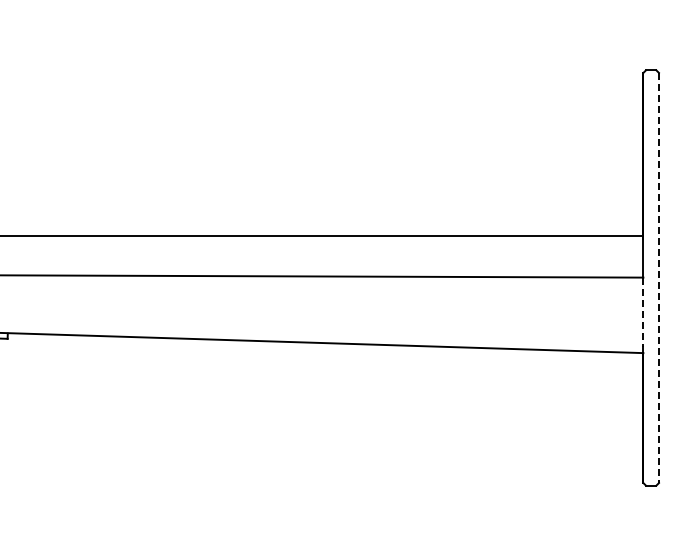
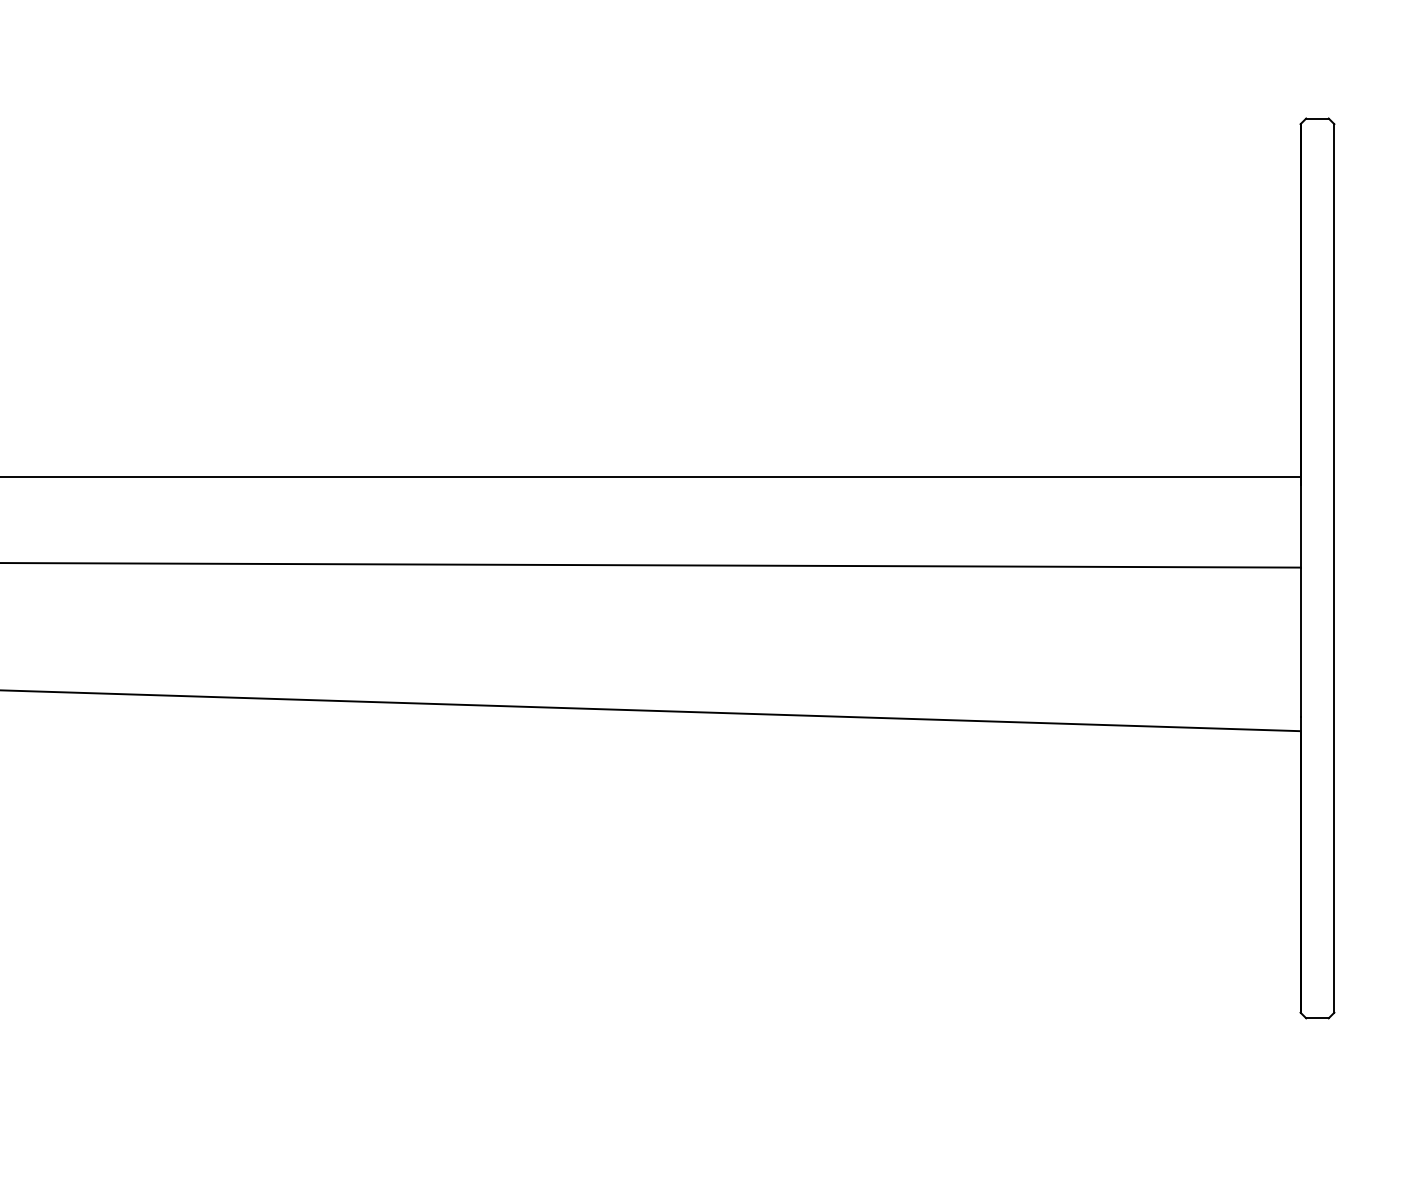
line: (658, 278) -> (1333, 569), dashed -> solid
line: (643, 312) -> (1300, 643), dashed -> solid

